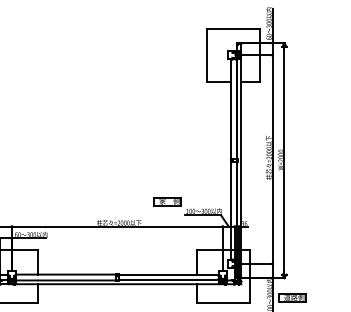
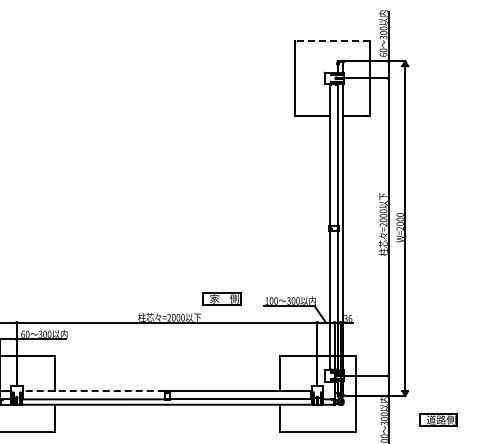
line: (233, 28) -> (332, 40), solid -> dashed
part: (167, 201) -> (221, 298), moved
line: (65, 274) -> (93, 390), solid -> dashed
part: (292, 297) -> (438, 419), moved

